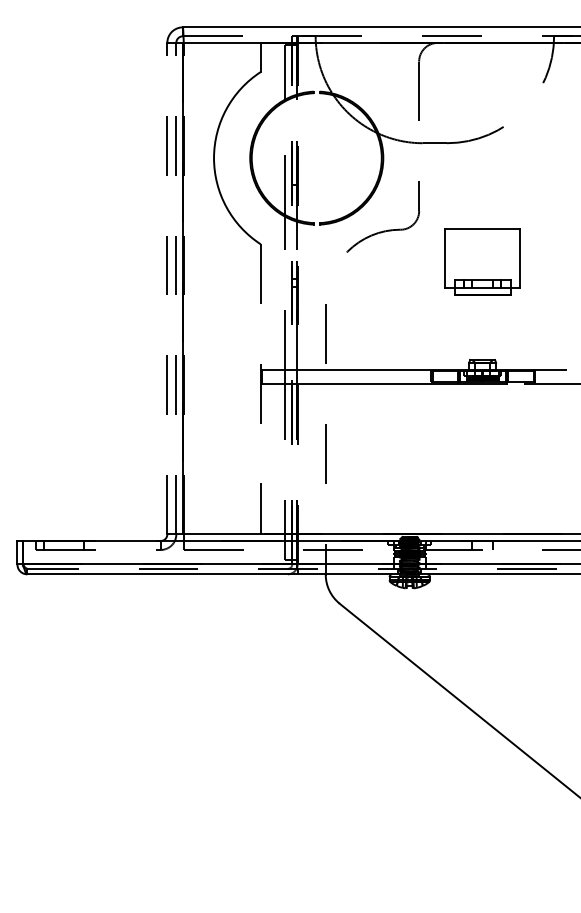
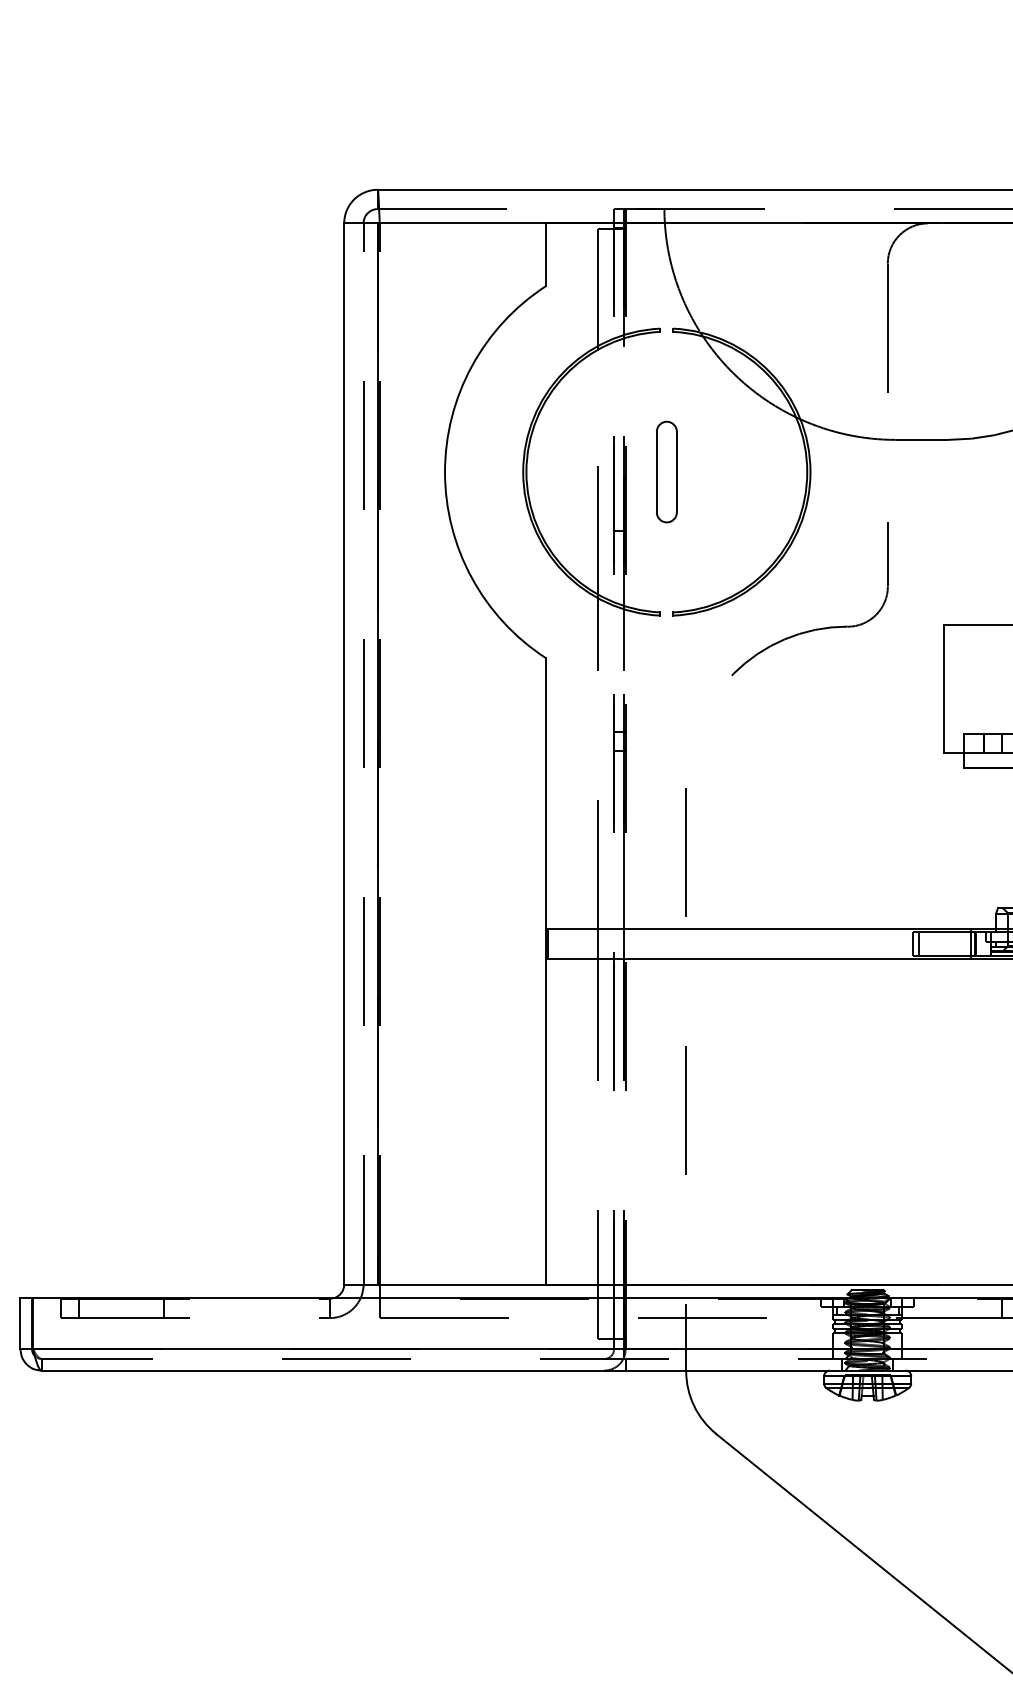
part: (316, 158) -> (666, 472), added
line: (167, 288) -> (344, 753), dashed -> solid
line: (260, 389) -> (545, 971), dashed -> solid

